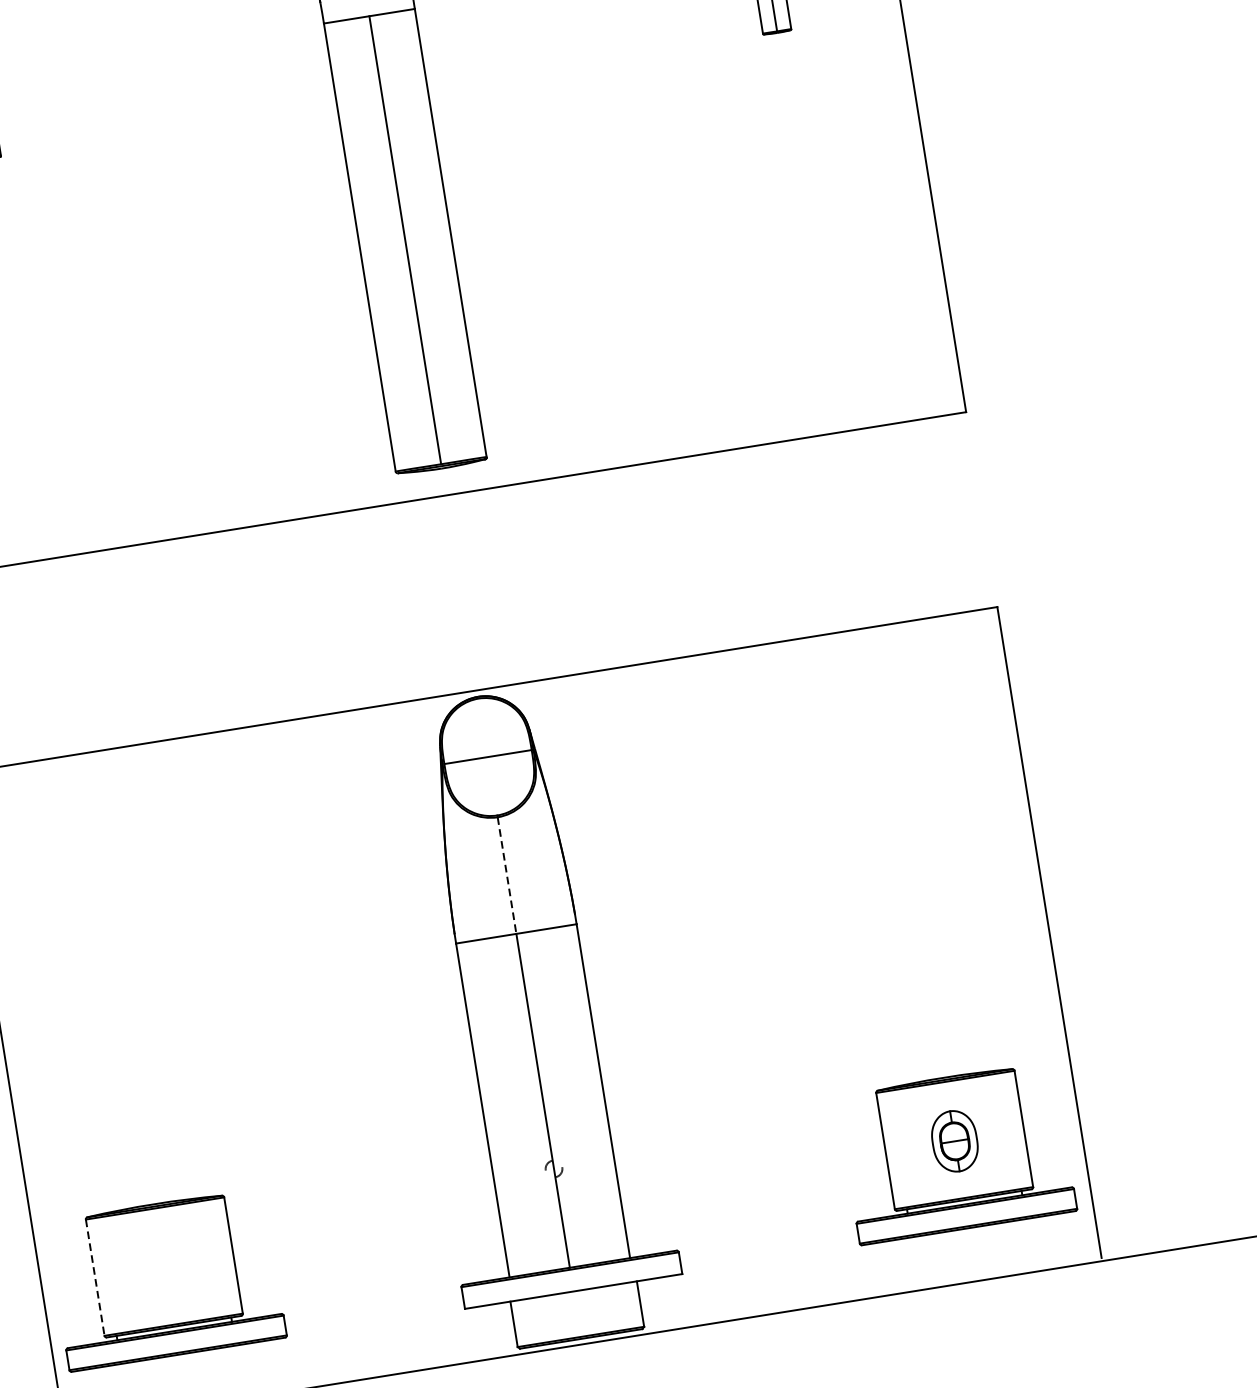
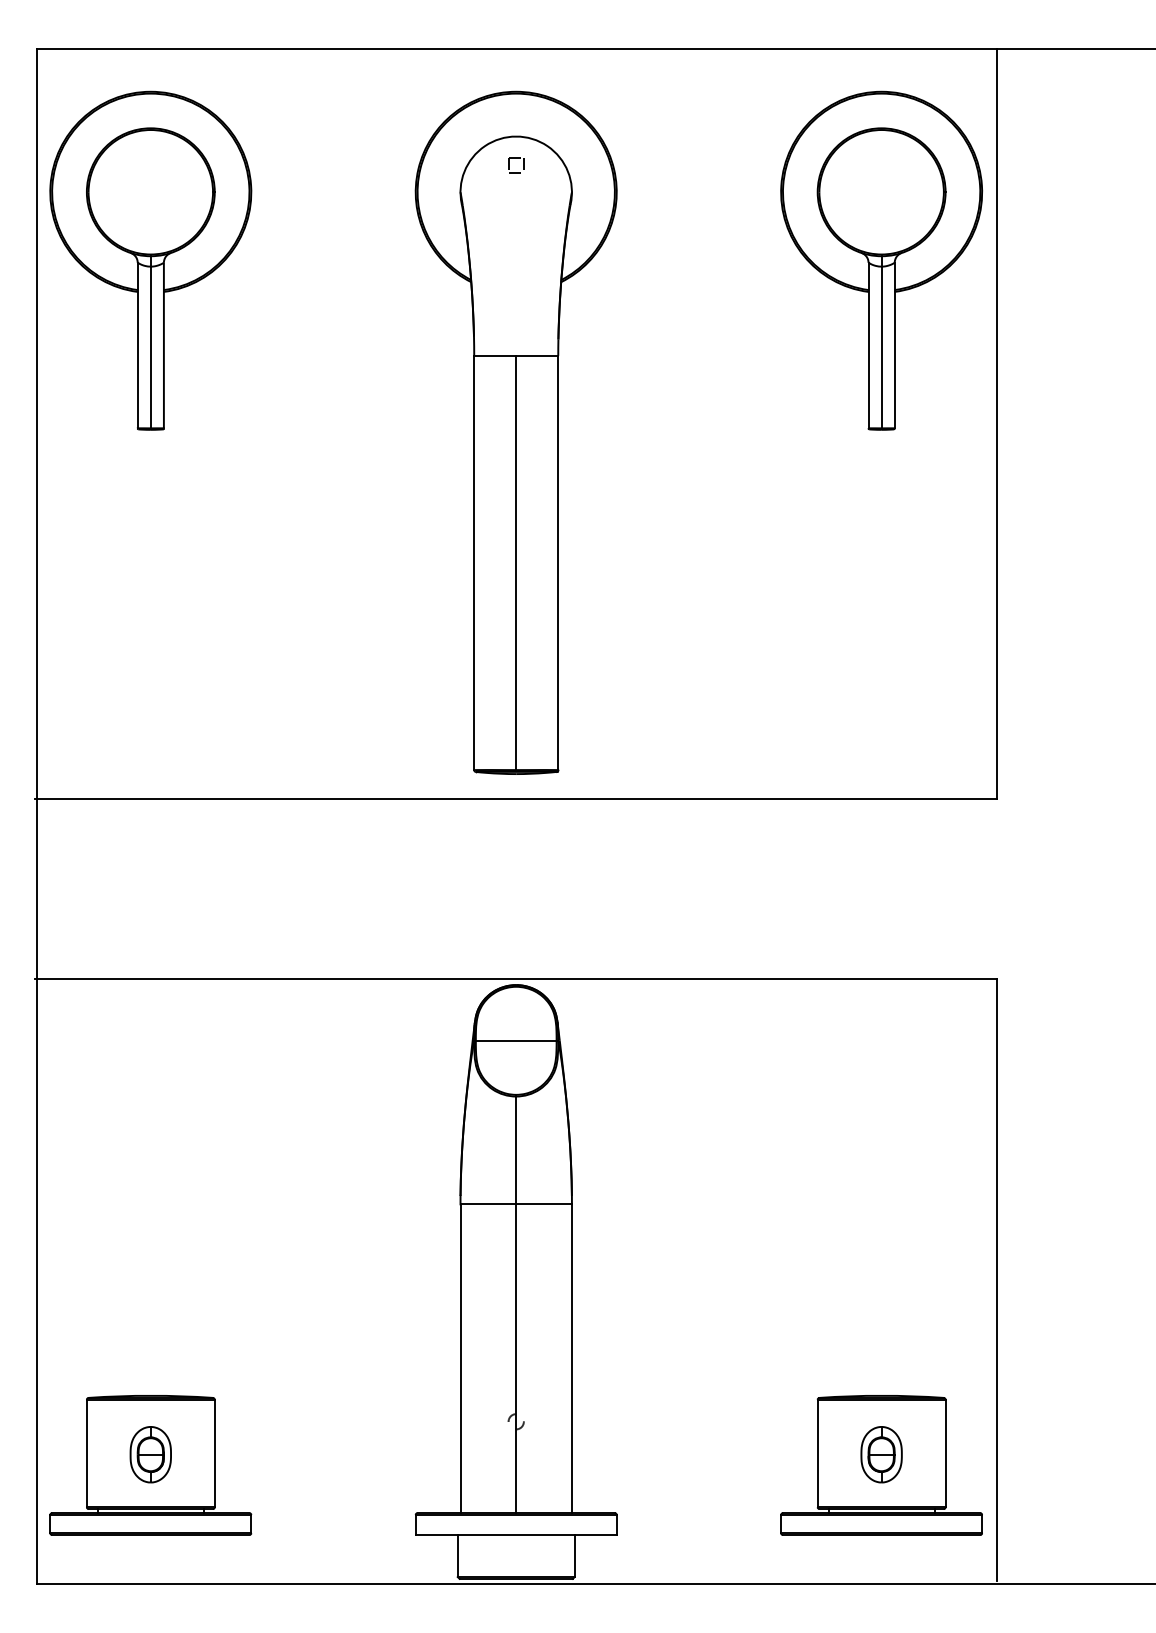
line: (507, 875) -> (516, 1150), dashed -> solid
part: (164, 1267) -> (150, 1454), added
line: (94, 1277) -> (86, 1453), dashed -> solid

